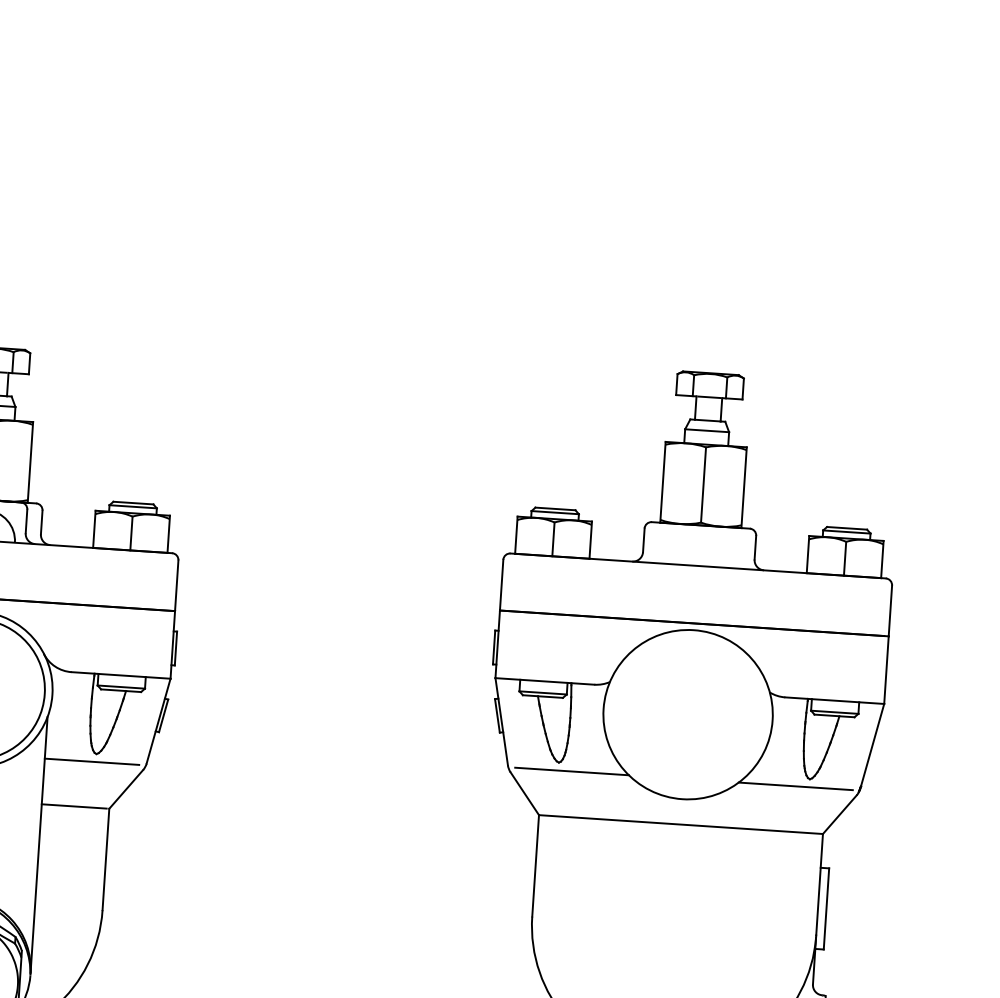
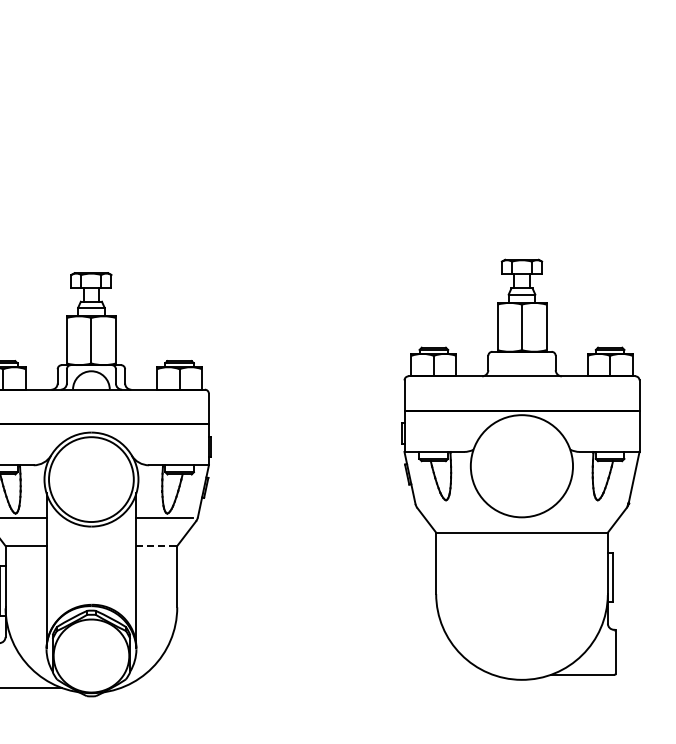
line: (570, 772) -> (453, 505), removed
line: (795, 787) -> (589, 505), removed
line: (74, 807) -> (156, 546), solid -> dashed

